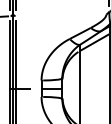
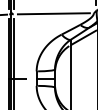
line: (60, 15) -> (53, 13), added

